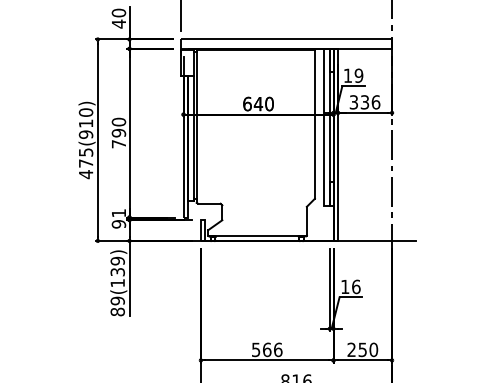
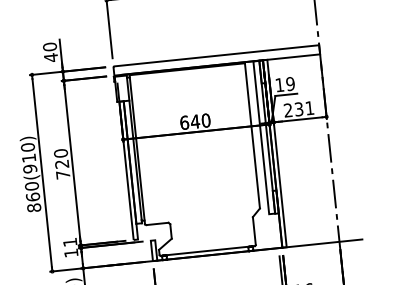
text: (364, 102) -> (298, 109), 336 -> 231
text: (118, 132) -> (61, 163), 790 -> 720
text: (85, 163) -> (32, 197), 475(910) -> 860(910)
text: (118, 224) -> (70, 253), 91 -> 11

